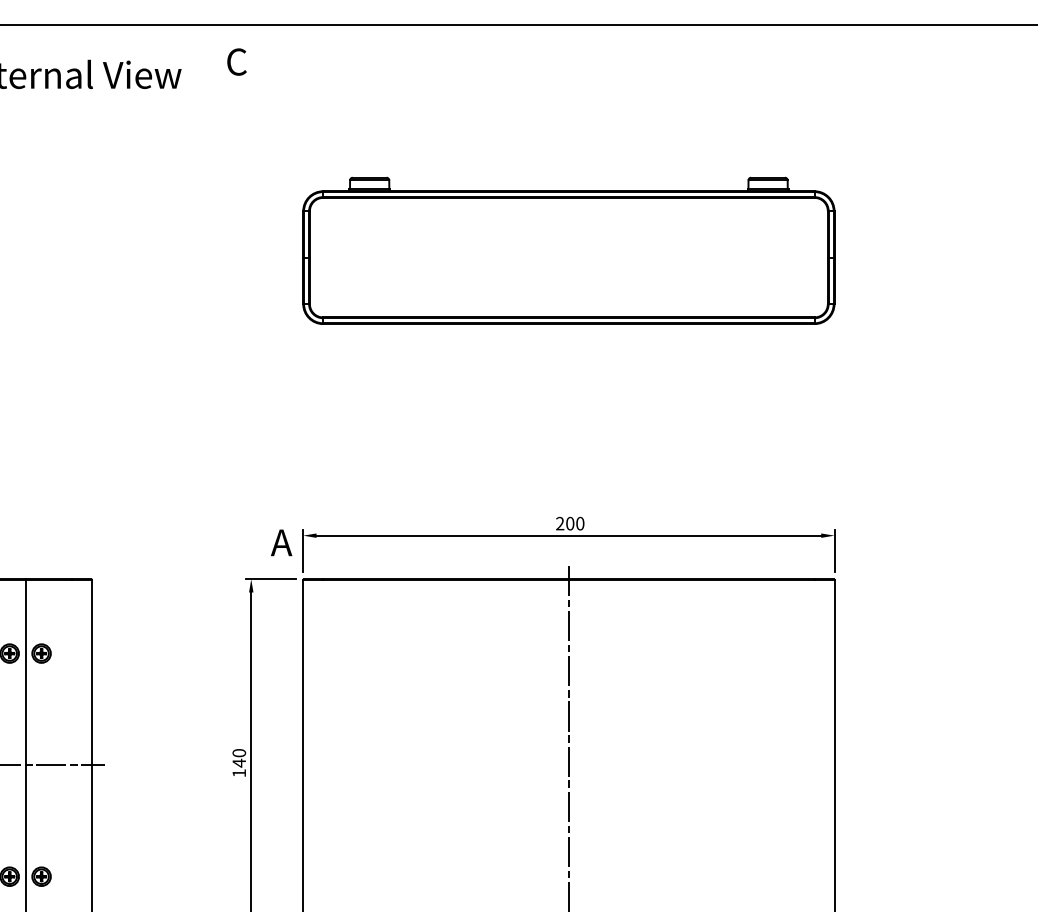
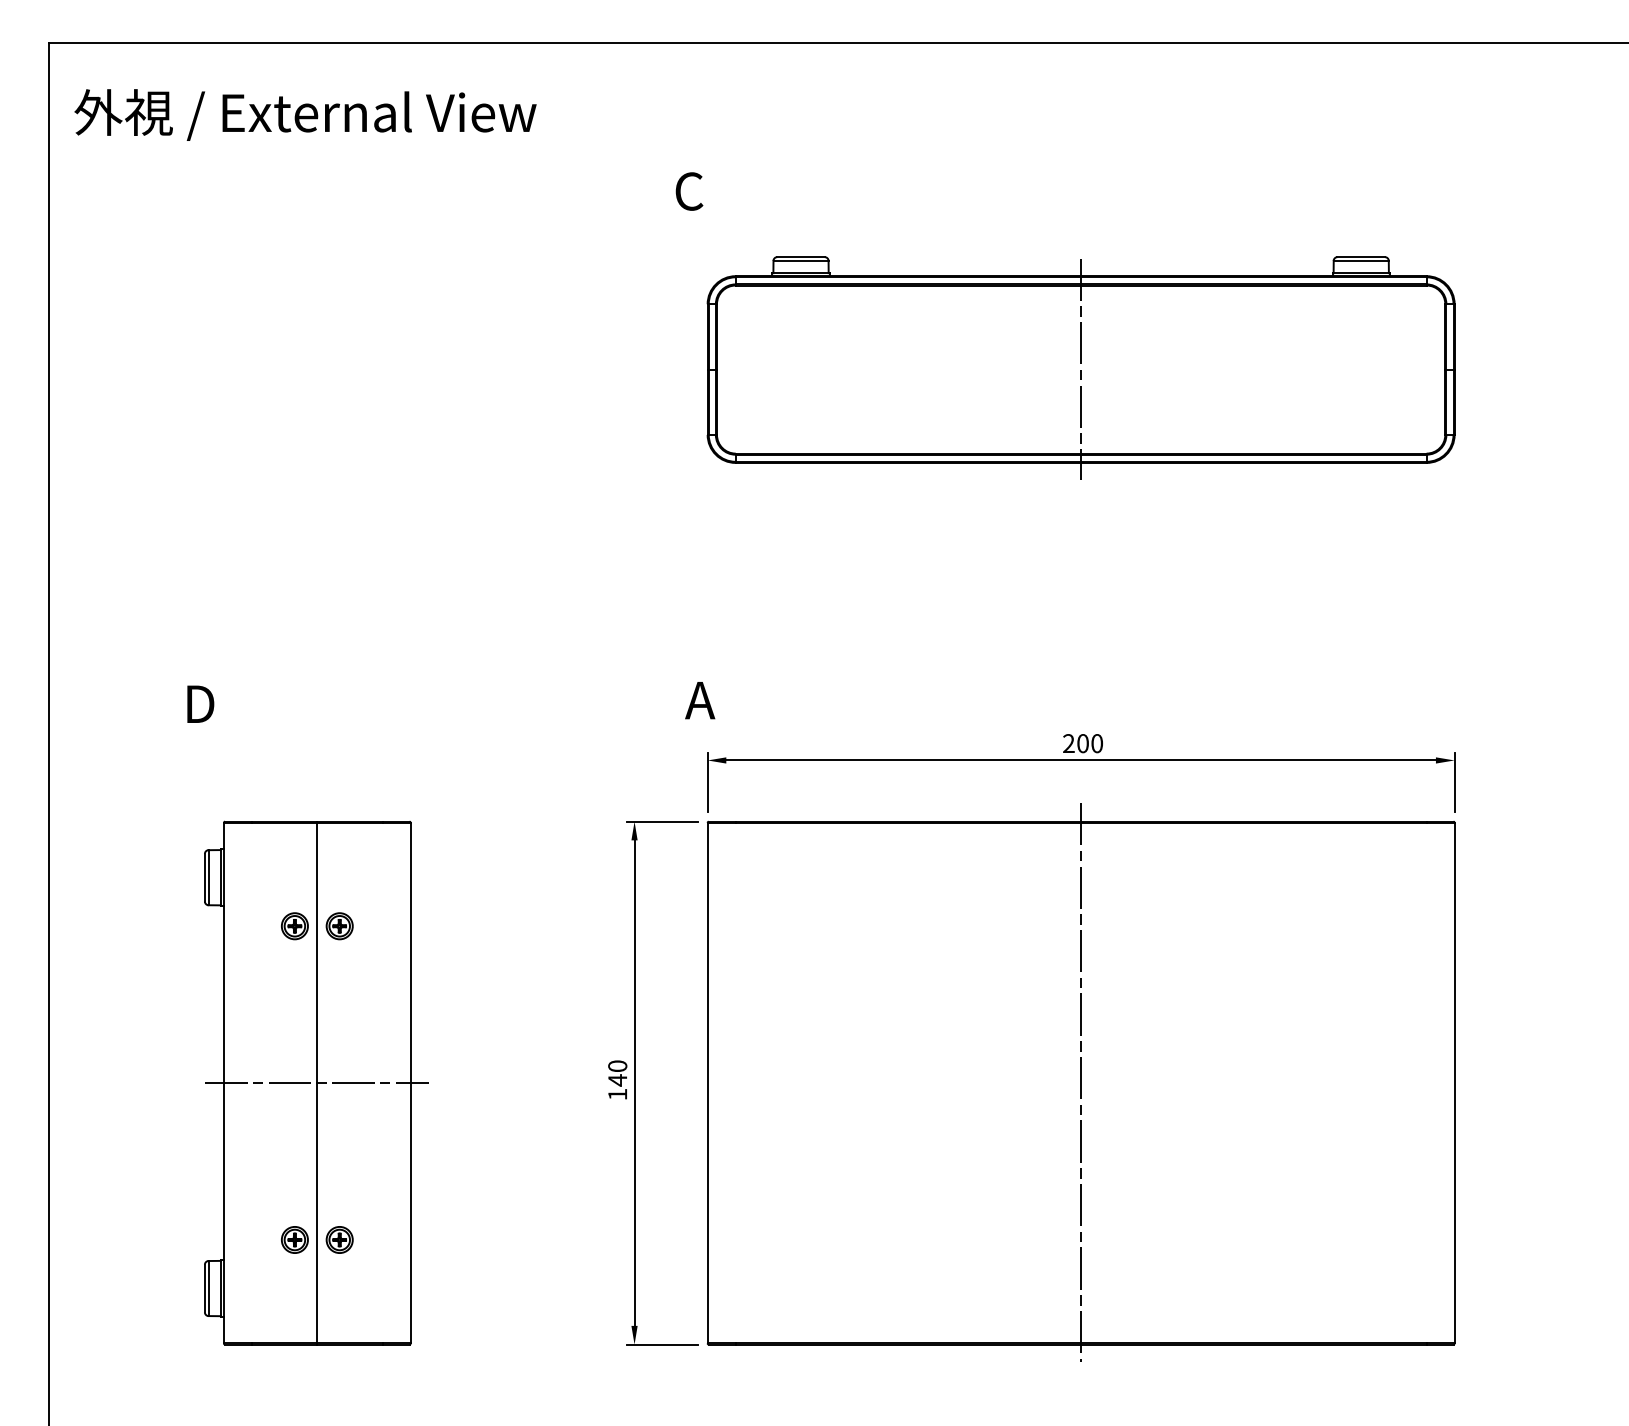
text: (237, 62) -> (689, 191), moved
line: (569, 257) -> (1081, 369), added
text: (281, 542) -> (700, 700), moved

